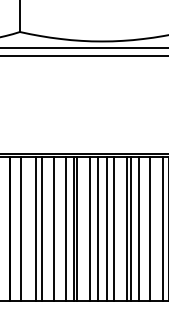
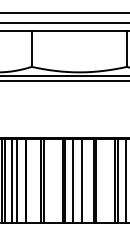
line: (21, 229) -> (32, 181), removed
line: (53, 229) -> (51, 181), removed
line: (65, 229) -> (58, 181), removed
line: (98, 229) -> (77, 181), removed
line: (114, 229) -> (86, 181), removed
line: (138, 229) -> (100, 181), removed
line: (150, 229) -> (107, 181), removed

